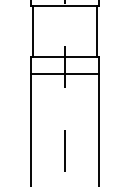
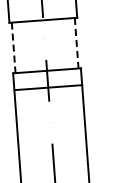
line: (33, 32) -> (13, 48), solid -> dashed
line: (96, 32) -> (76, 44), solid -> dashed

